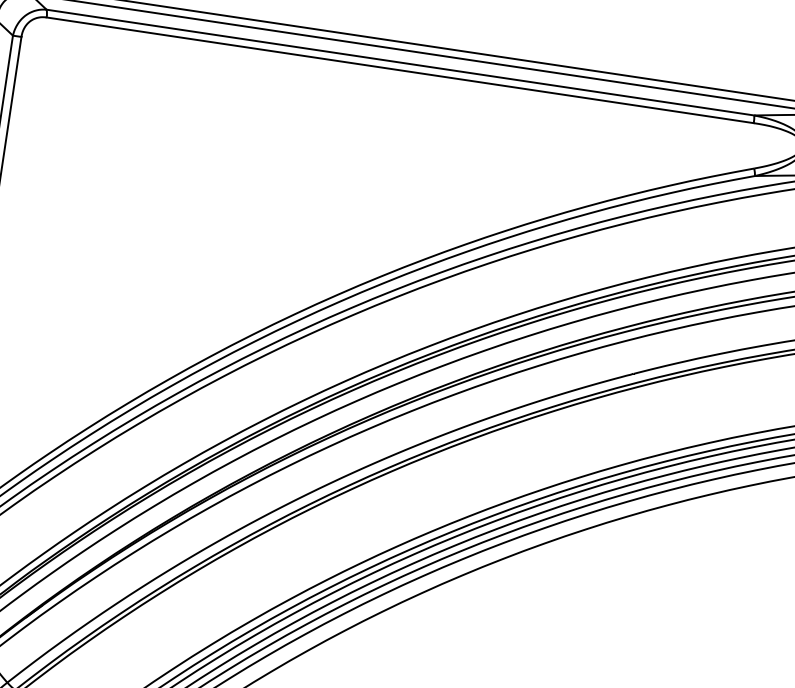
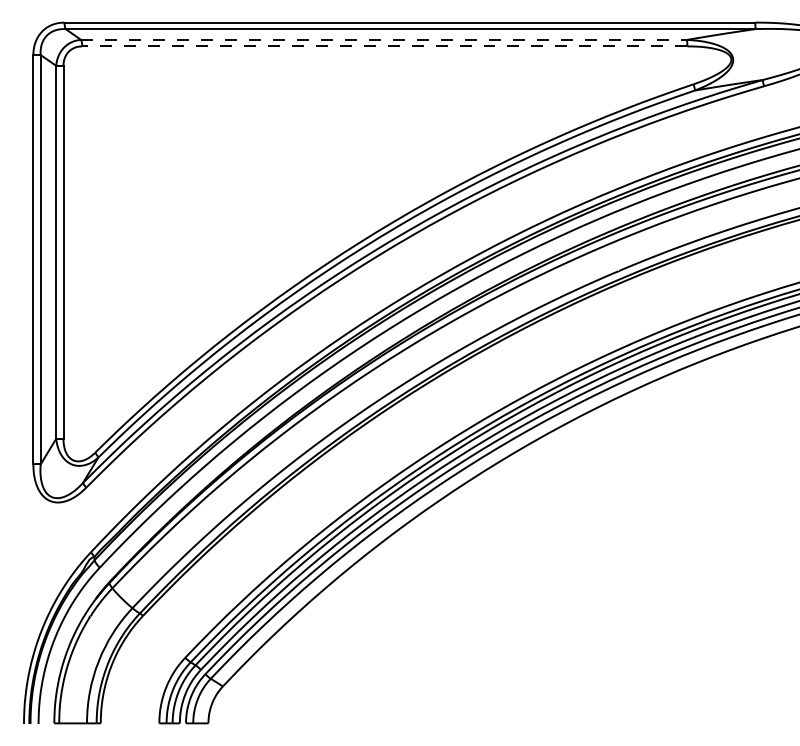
line: (401, 62) -> (384, 39), solid -> dashed
line: (399, 70) -> (384, 46), solid -> dashed

